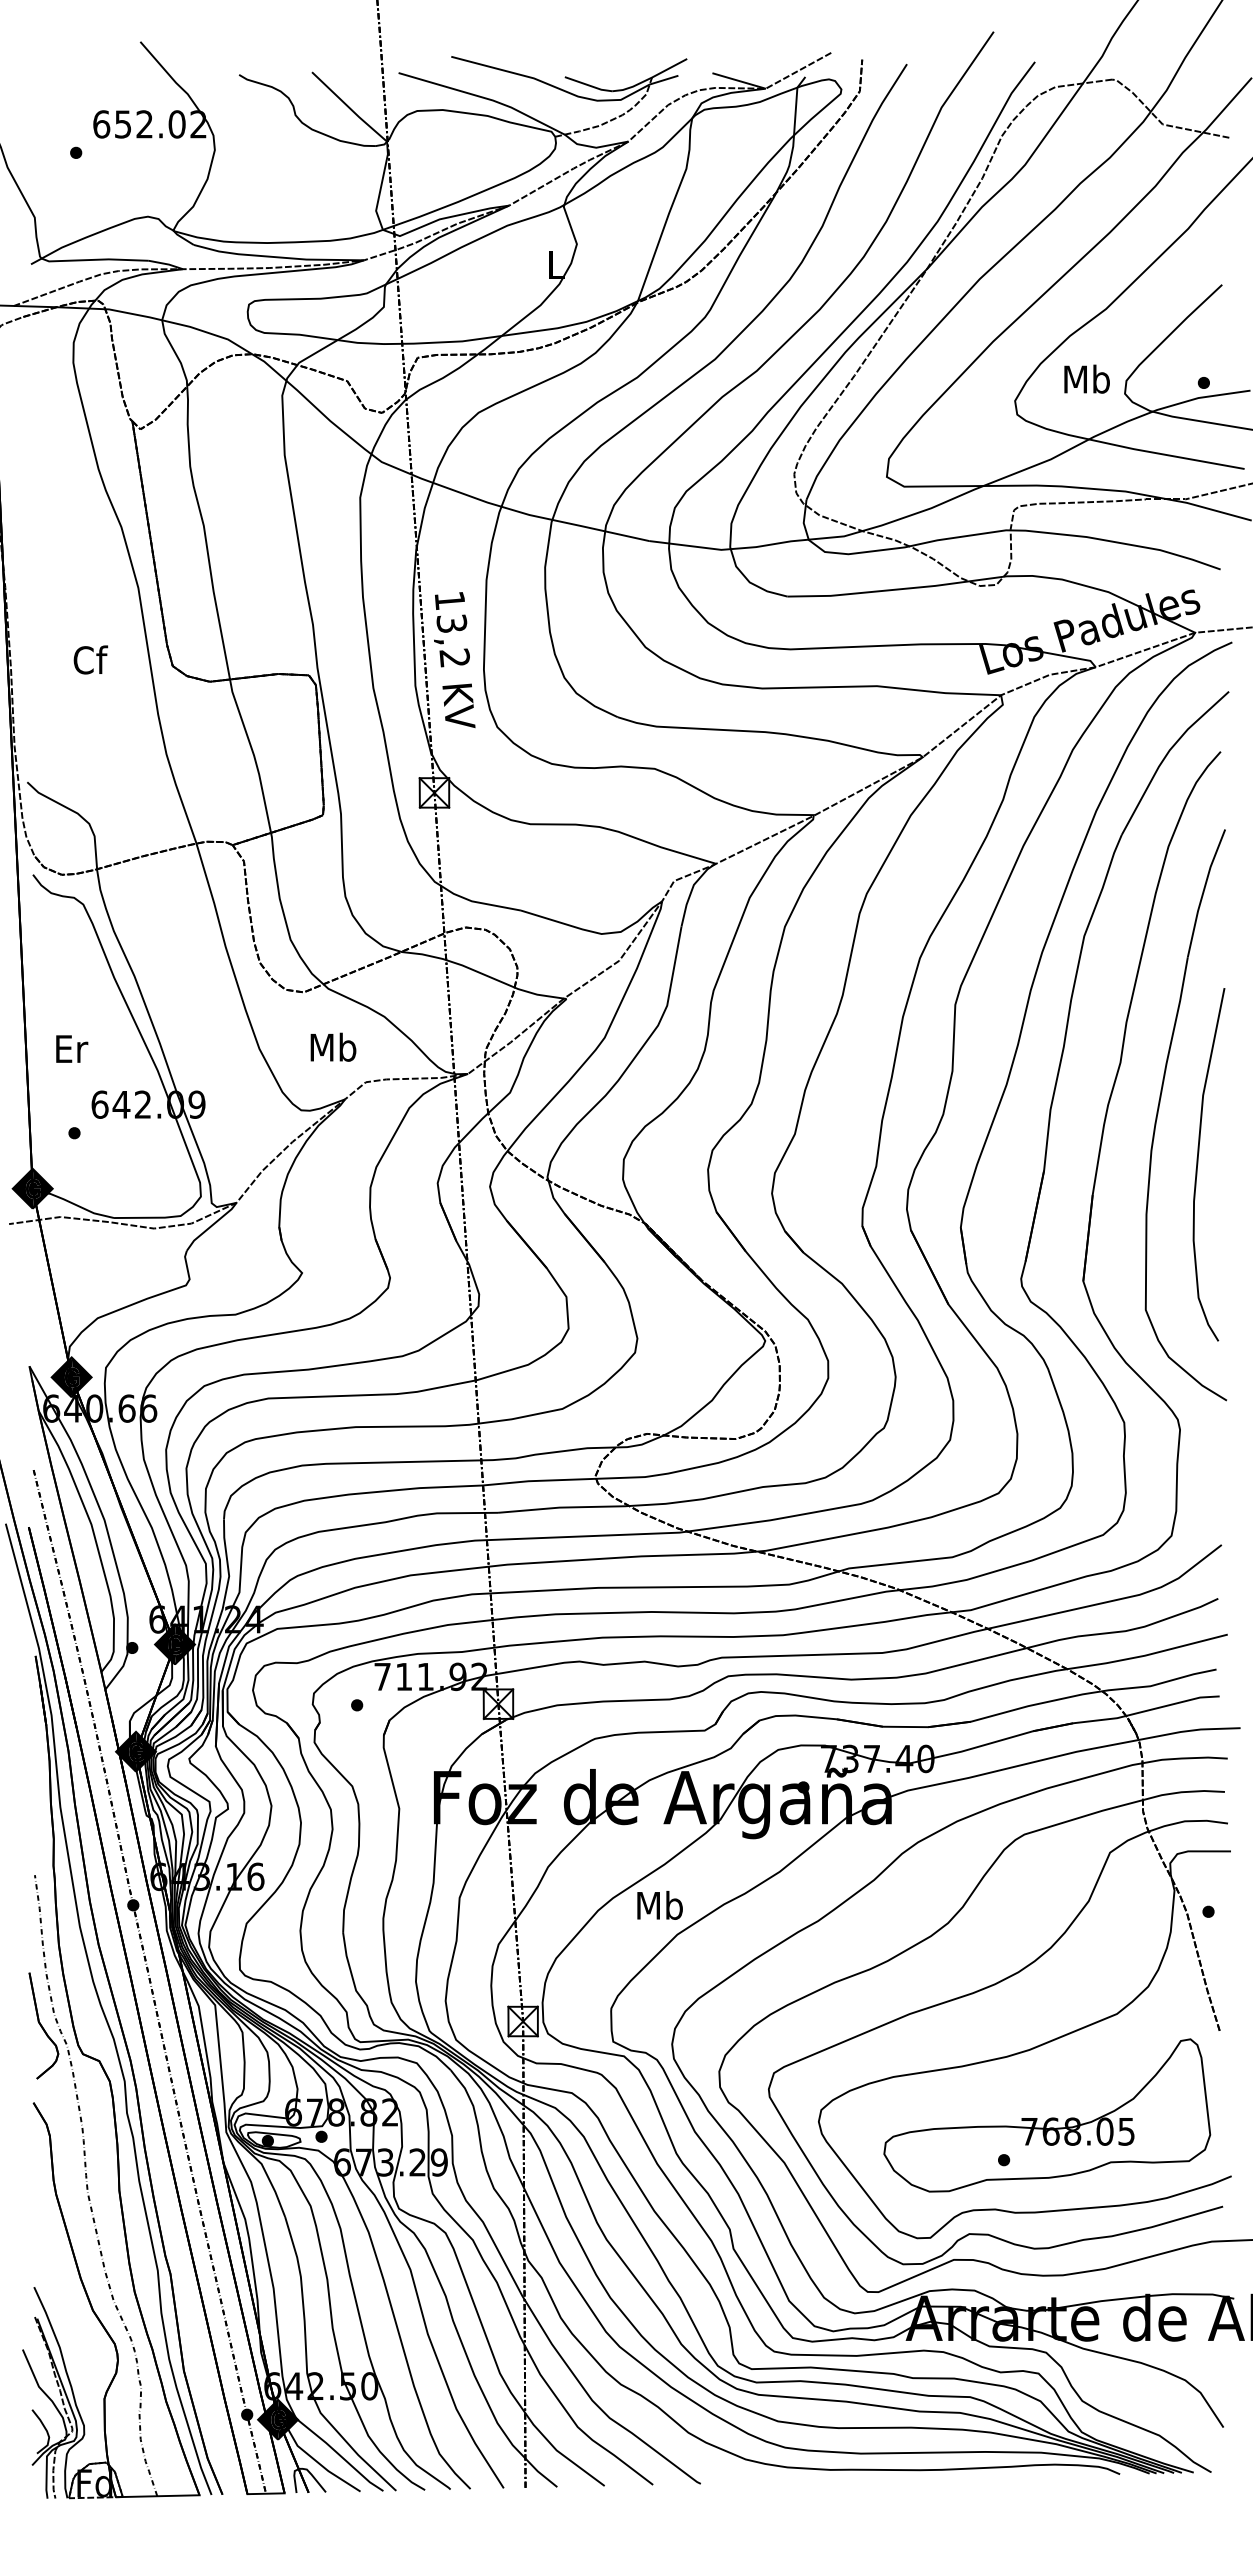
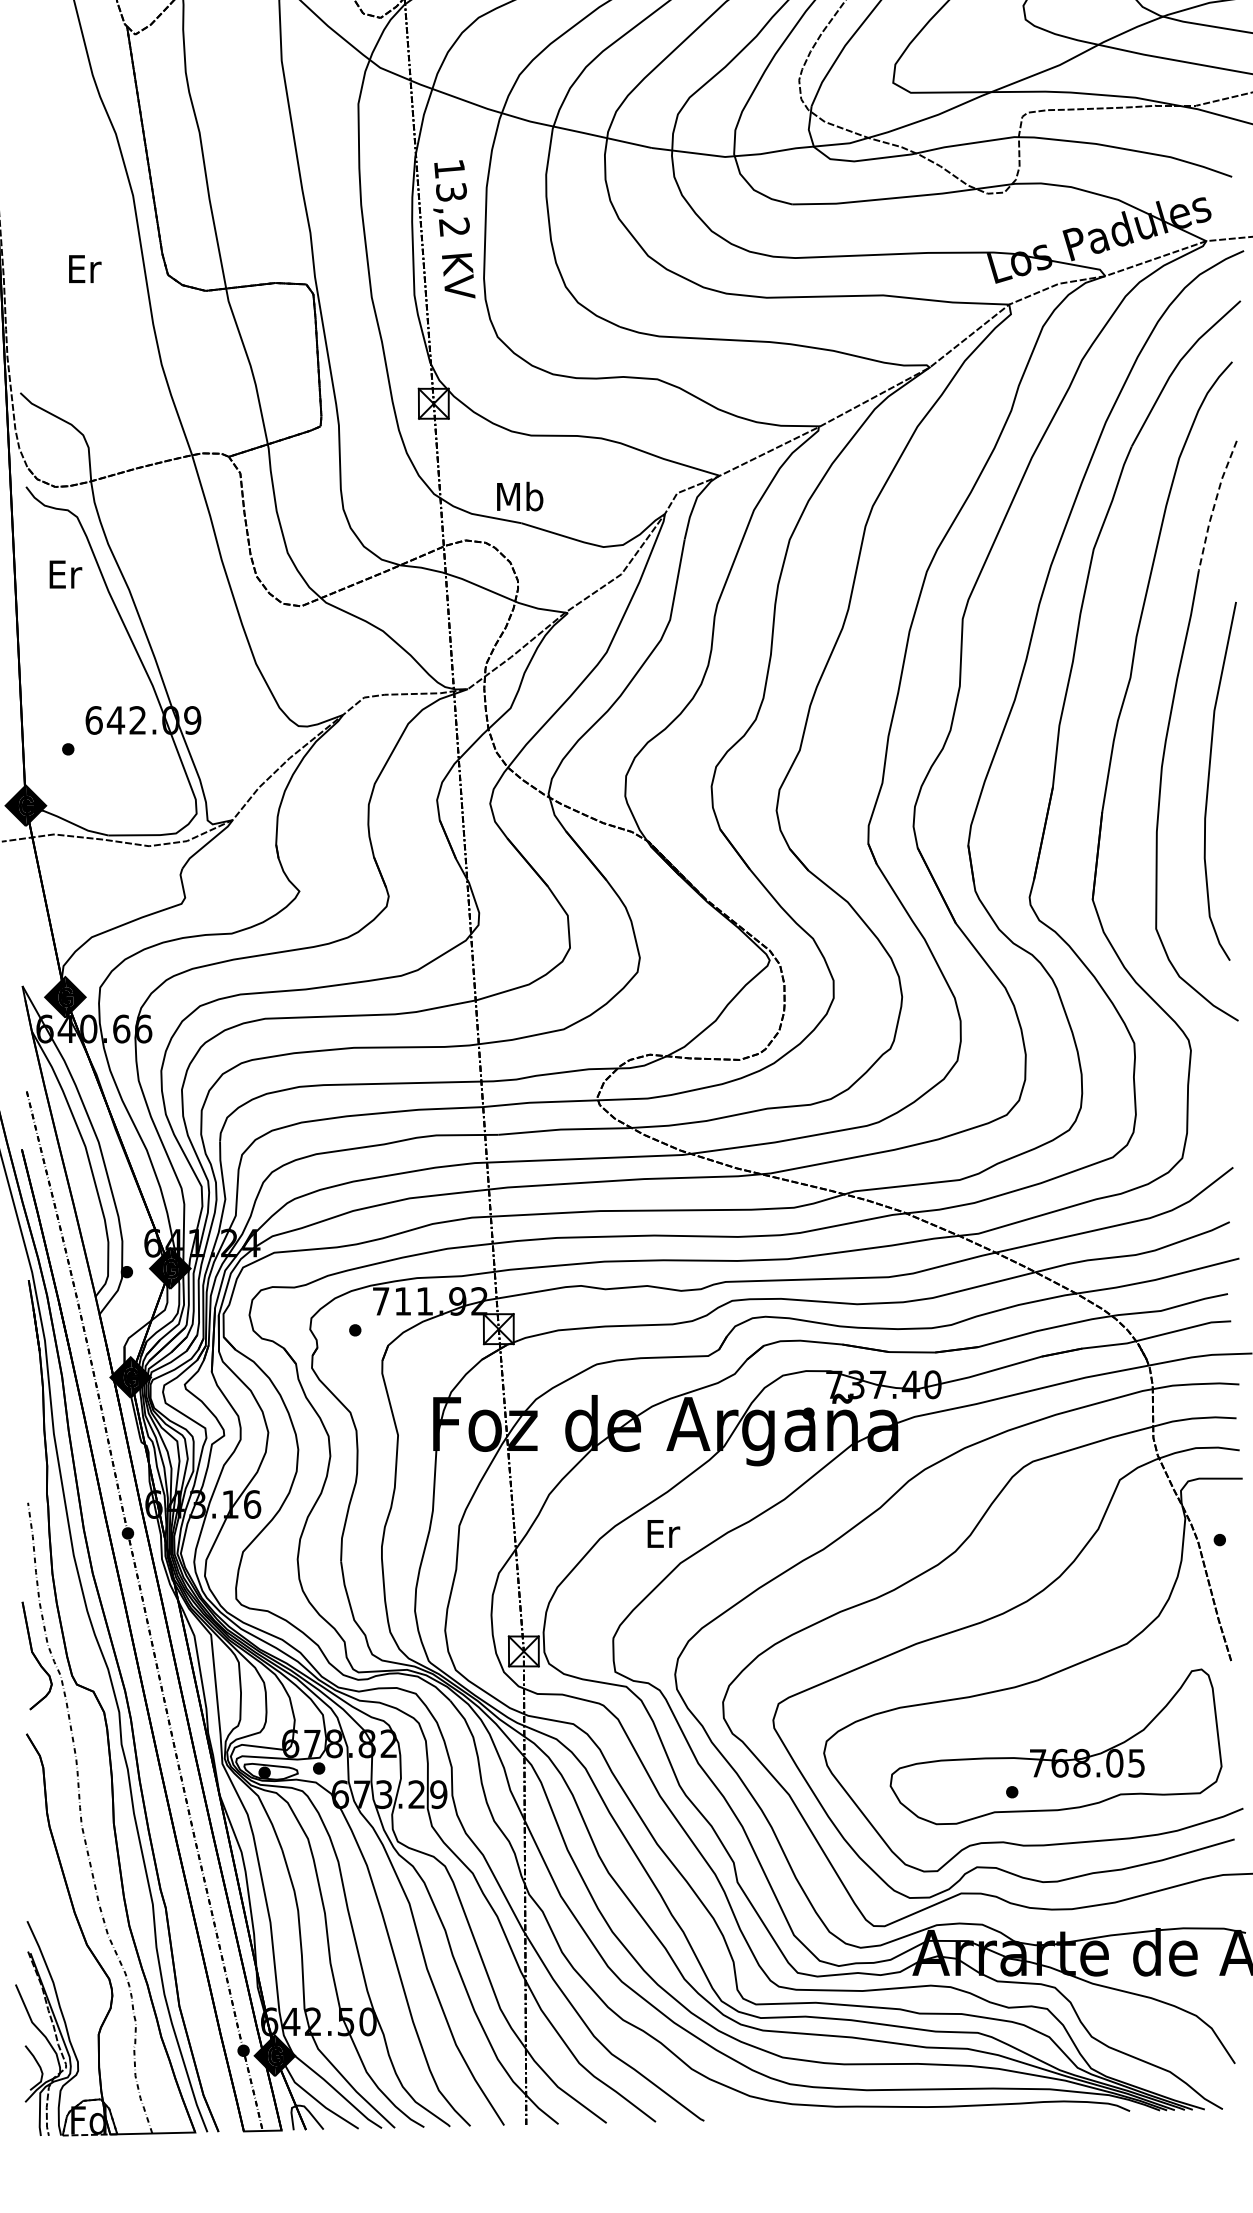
text: (90, 659) -> (84, 268), Cf -> Er
text: (454, 660) -> (454, 229), moved
line: (1203, 892) -> (1214, 504), solid -> dashed
text: (333, 1046) -> (520, 495), moved
text: (72, 1048) -> (66, 573), moved
text: (659, 1904) -> (662, 1532), Mb -> Er

